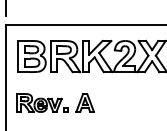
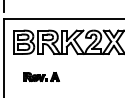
part: (55, 102) -> (41, 76), size x0.6

